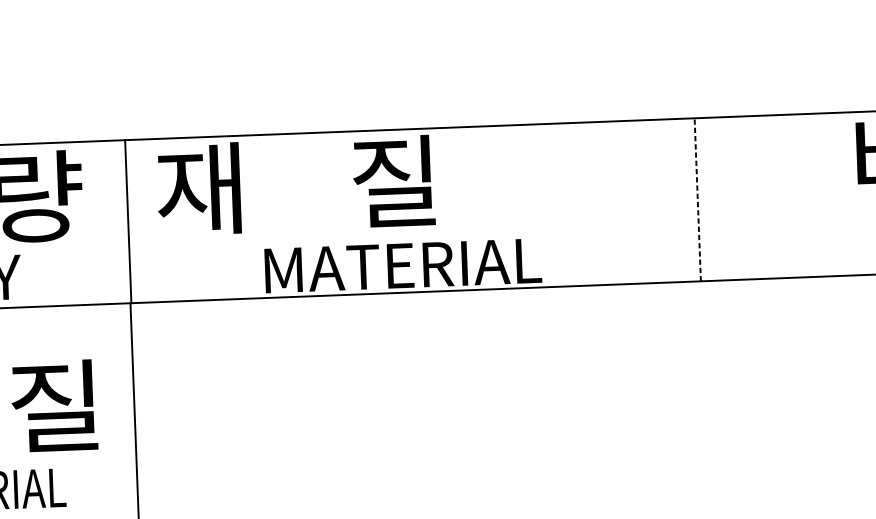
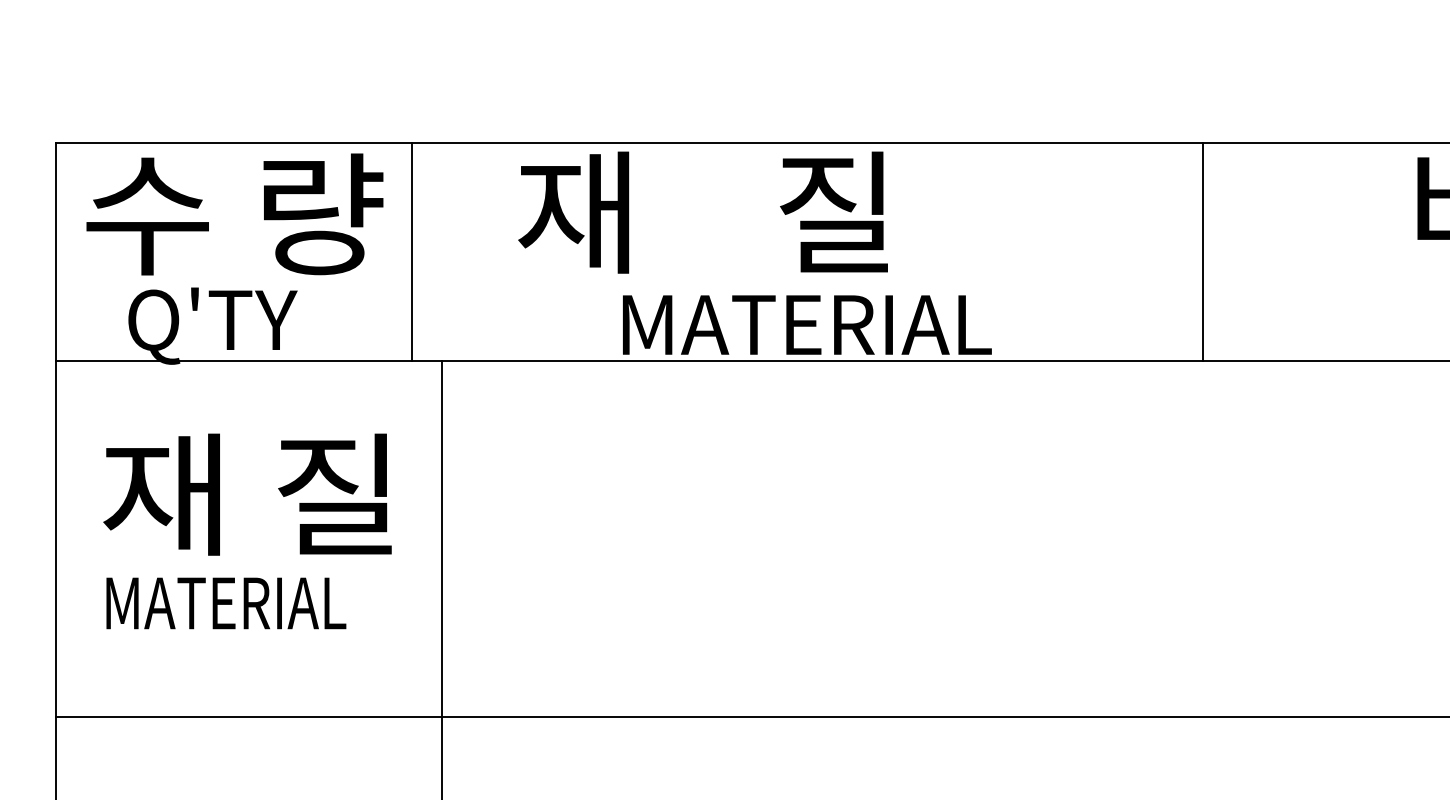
text: (295, 185) -> (702, 212), moved
line: (697, 200) -> (1203, 252), dashed -> solid
line: (128, 221) -> (412, 251), moved

